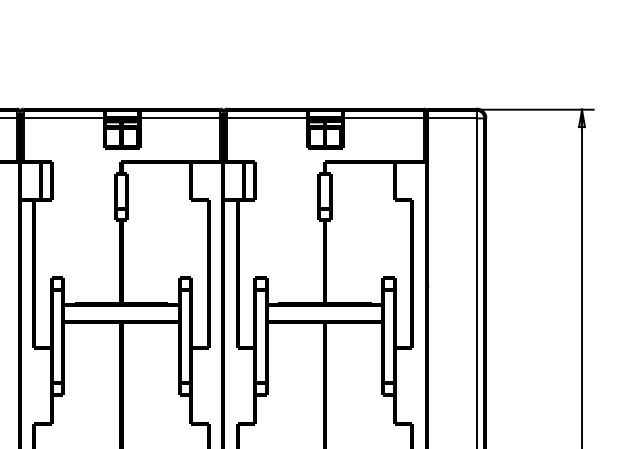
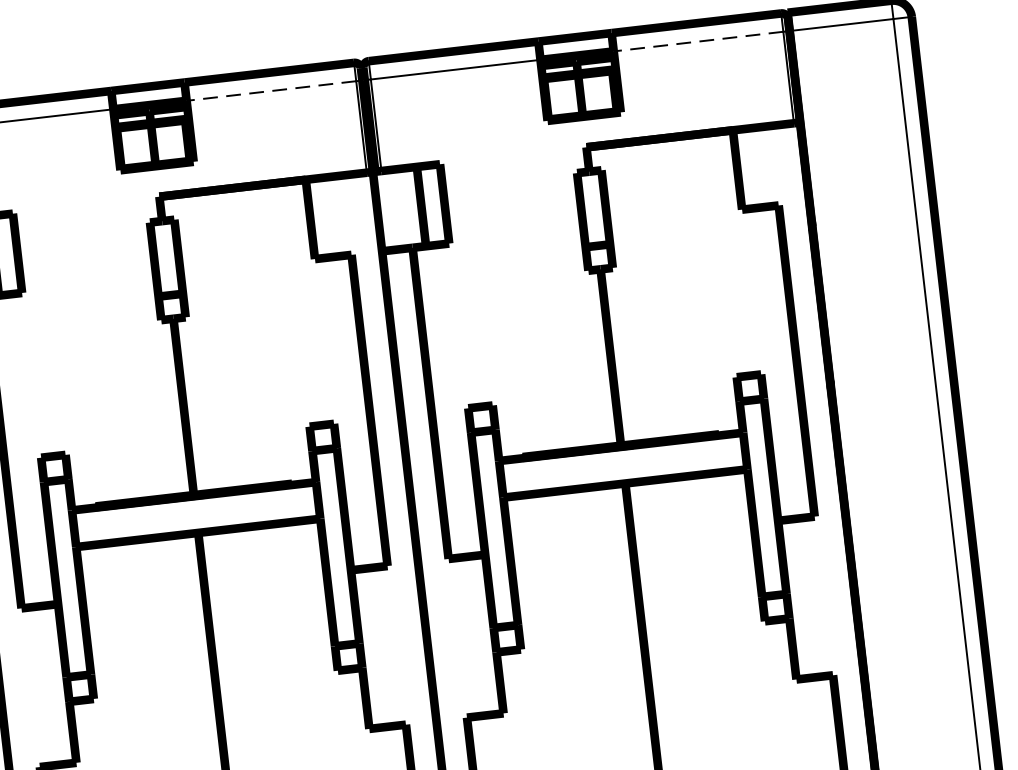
line: (179, 118) -> (270, 91), solid -> dashed
line: (383, 118) -> (698, 41), solid -> dashed

